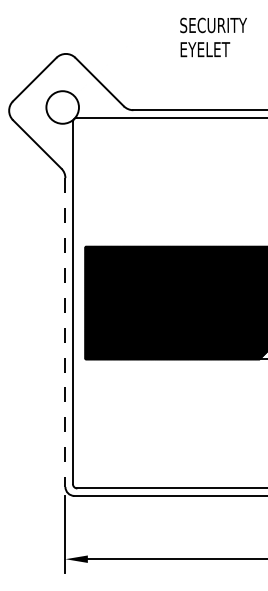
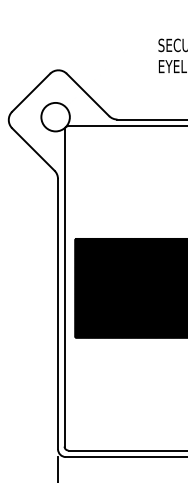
line: (65, 333) -> (58, 314), dashed -> solid

